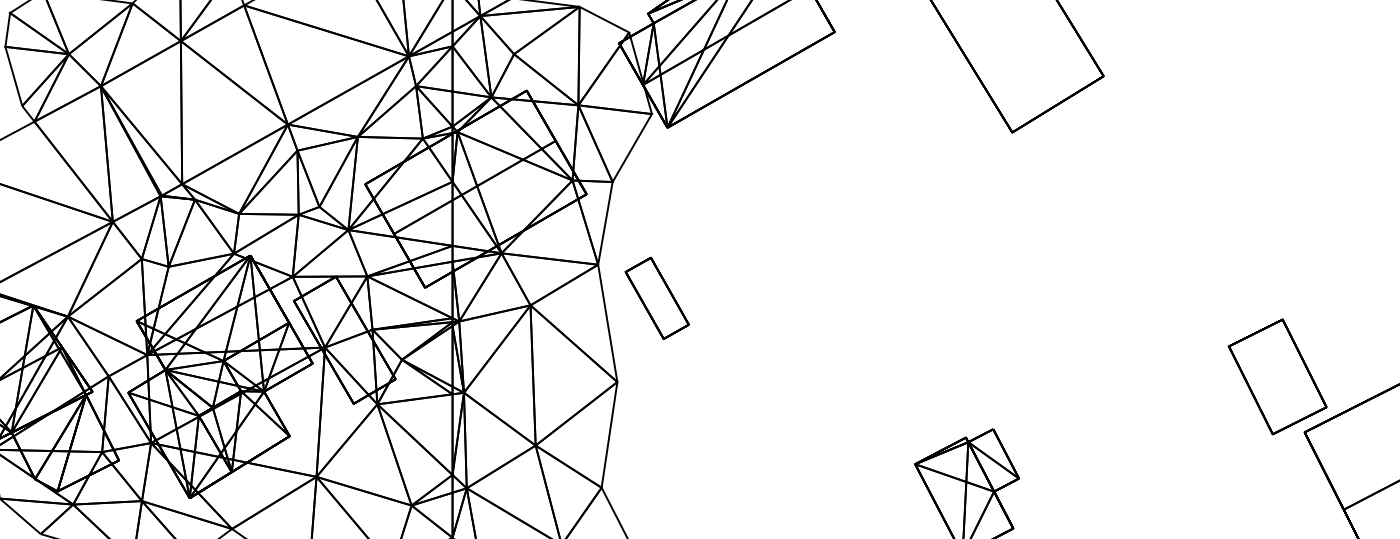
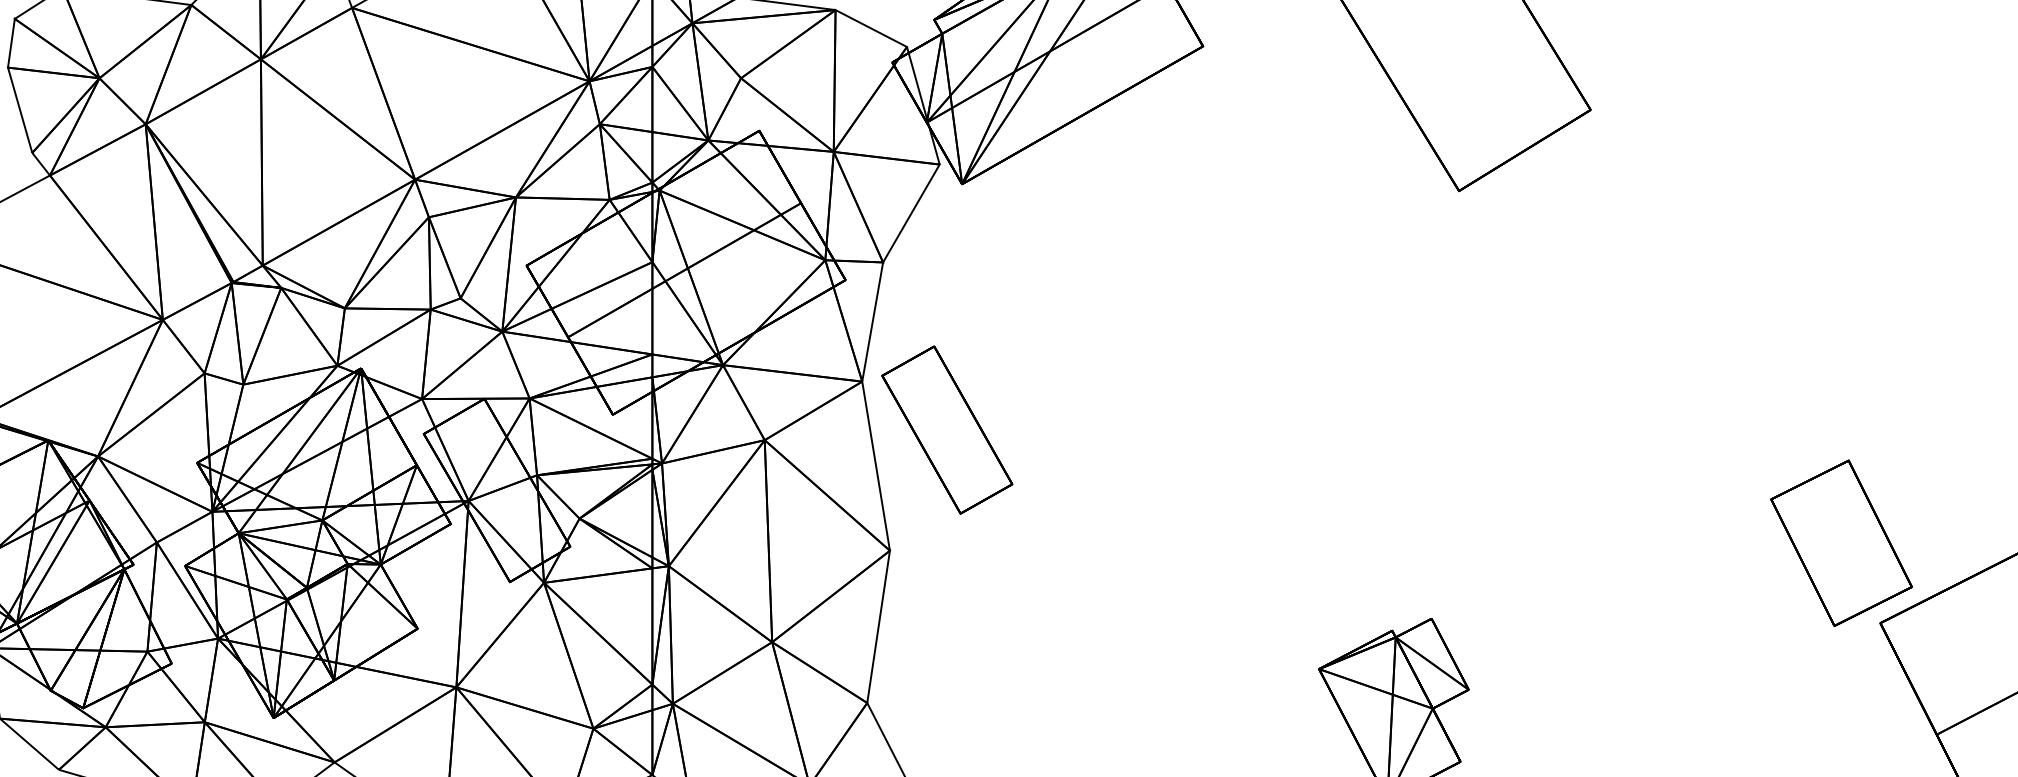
part: (657, 298) -> (947, 430), size x1.43

